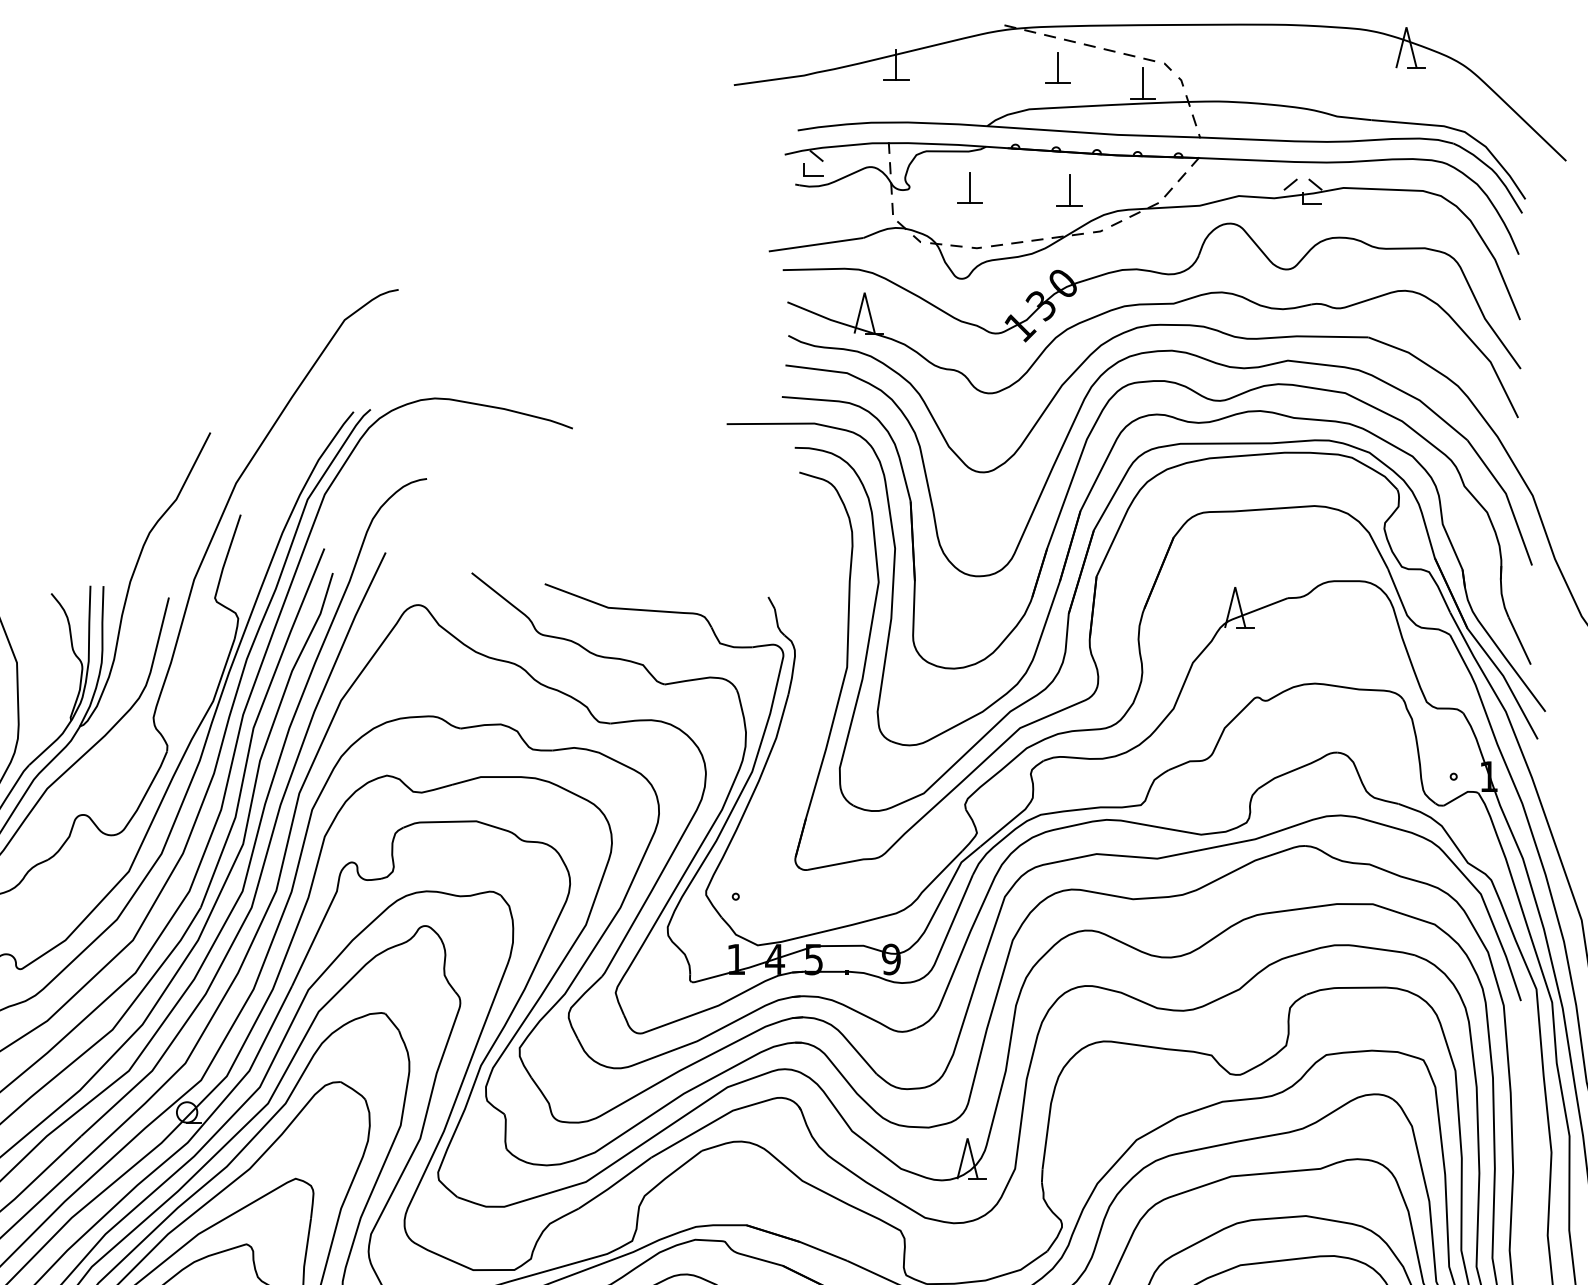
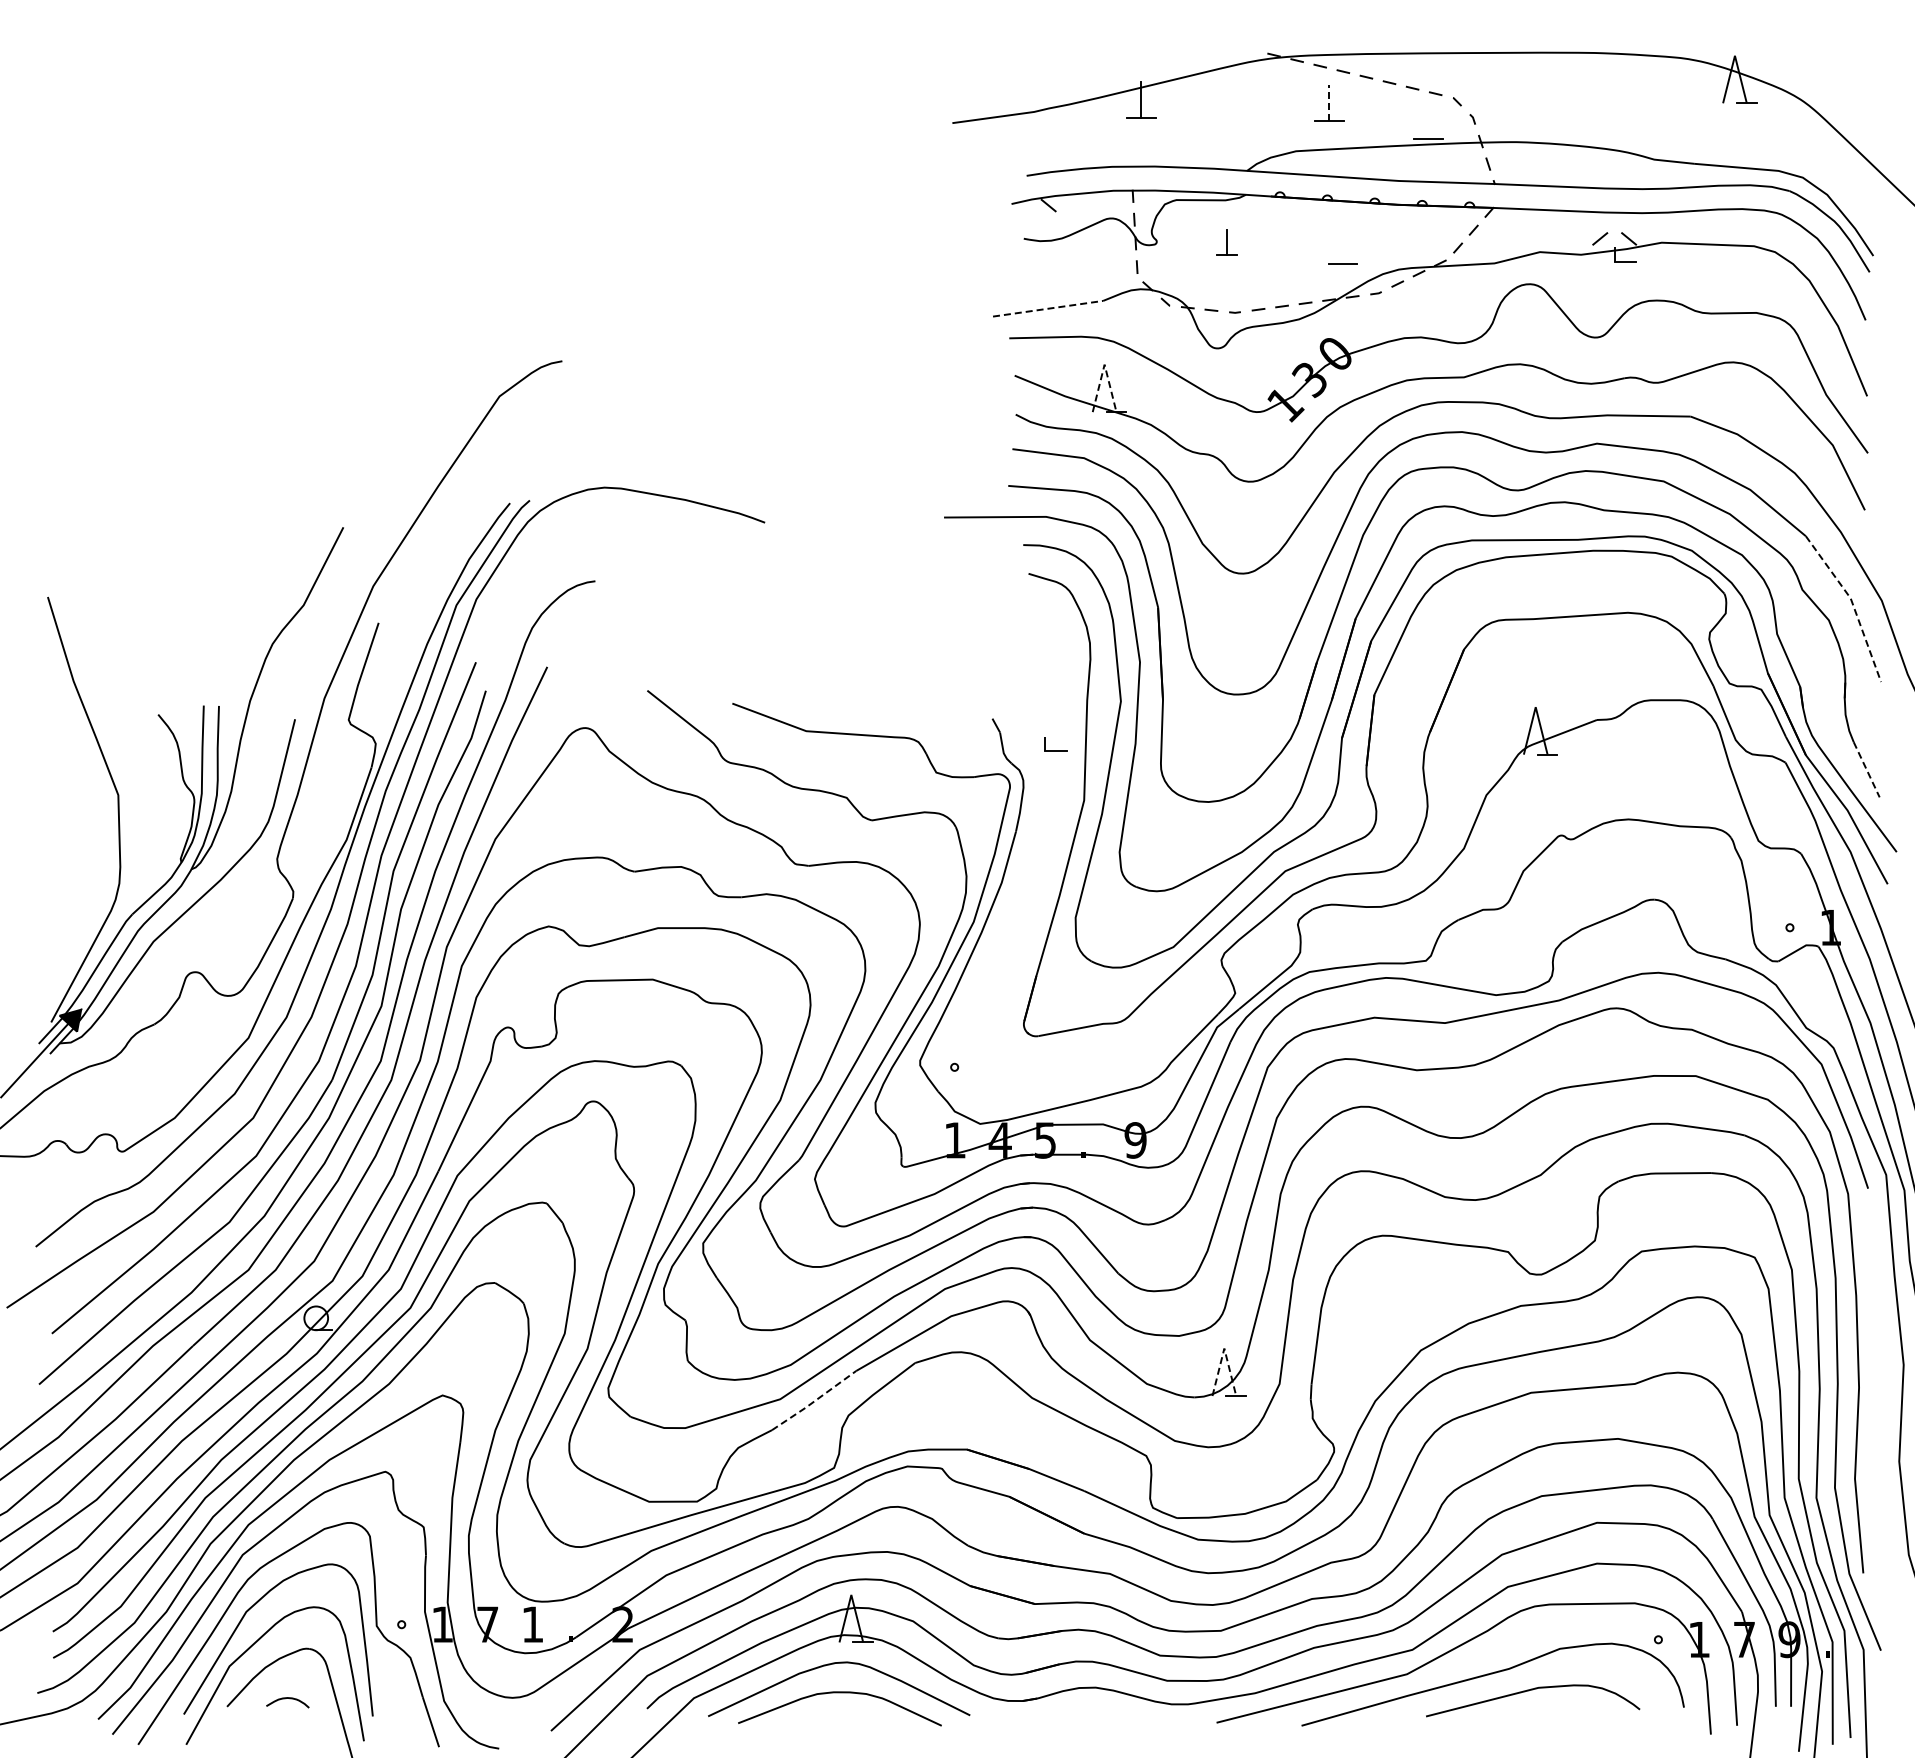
line: (1058, 68) -> (1329, 103), solid -> dashed
line: (1143, 82) -> (1428, 120), removed
part: (813, 169) -> (1055, 744), moved
part: (970, 187) -> (1227, 242), size x0.7
line: (1069, 190) -> (1342, 245), removed
line: (816, 244) -> (1048, 308), solid -> dashed
line: (864, 292) -> (1104, 364), solid -> dashed
line: (1507, 498) -> (1852, 604), solid -> dashed
line: (1519, 641) -> (1866, 770), solid -> dashed
line: (967, 1138) -> (1224, 1348), solid -> dashed
line: (615, 1183) -> (814, 1401), solid -> dashed

